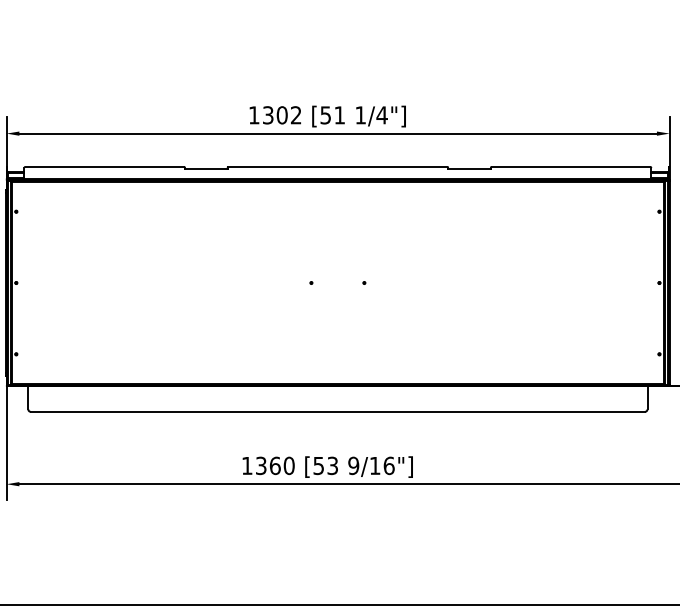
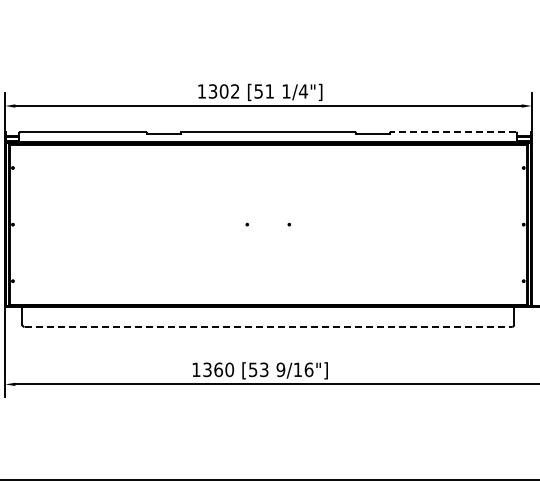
line: (571, 166) -> (453, 132), solid -> dashed
line: (338, 411) -> (268, 326), solid -> dashed

